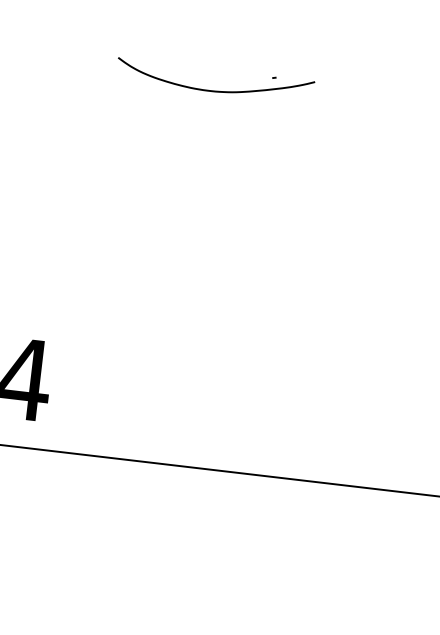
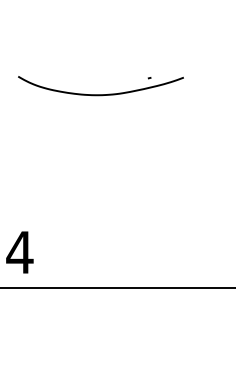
part: (214, 79) -> (100, 85), size x1.6

